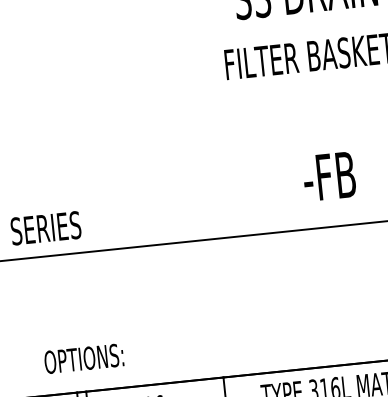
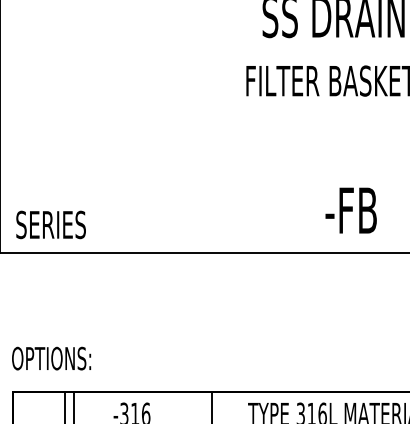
text: (328, 176) -> (350, 210), moved
text: (84, 358) -> (51, 358), moved

